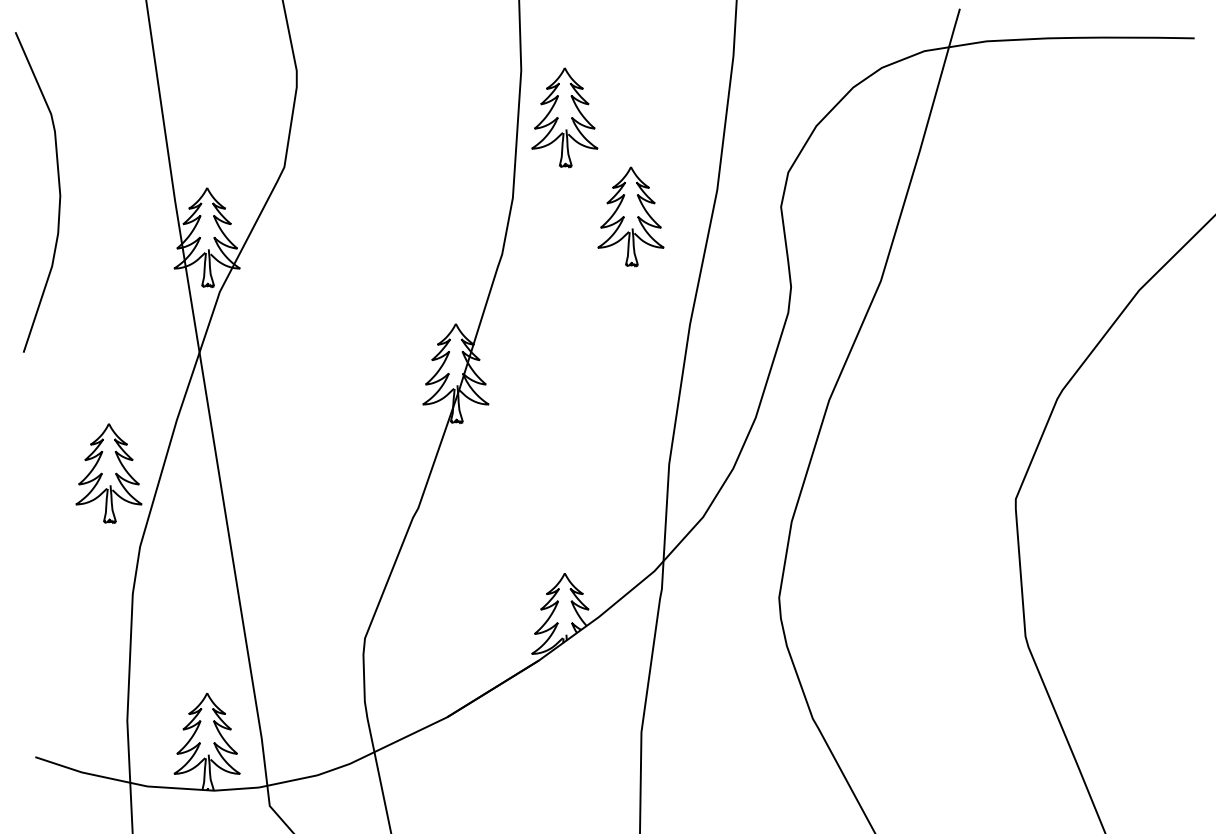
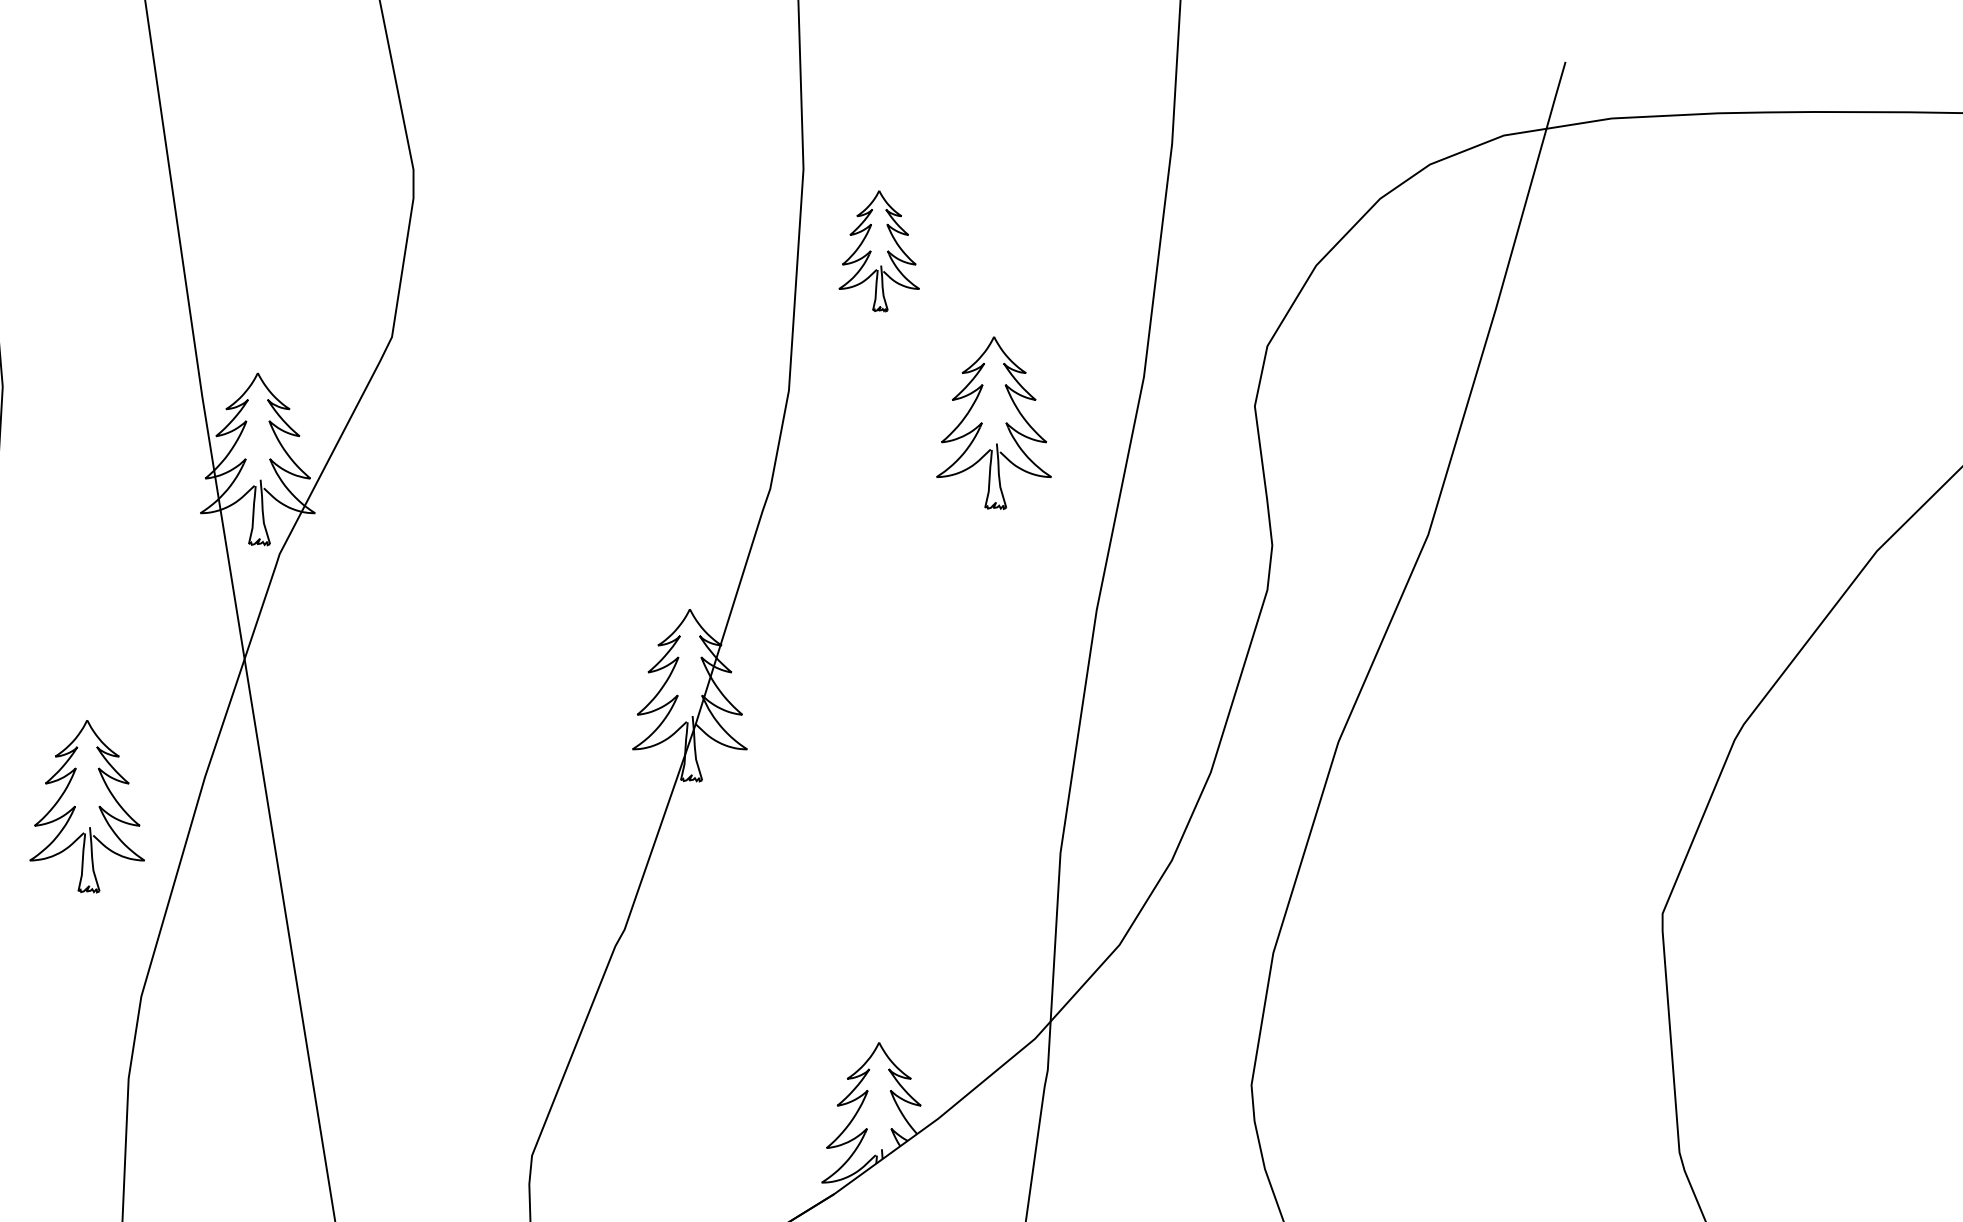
part: (564, 117) -> (878, 250), size x0.7
part: (108, 473) -> (86, 806), moved

